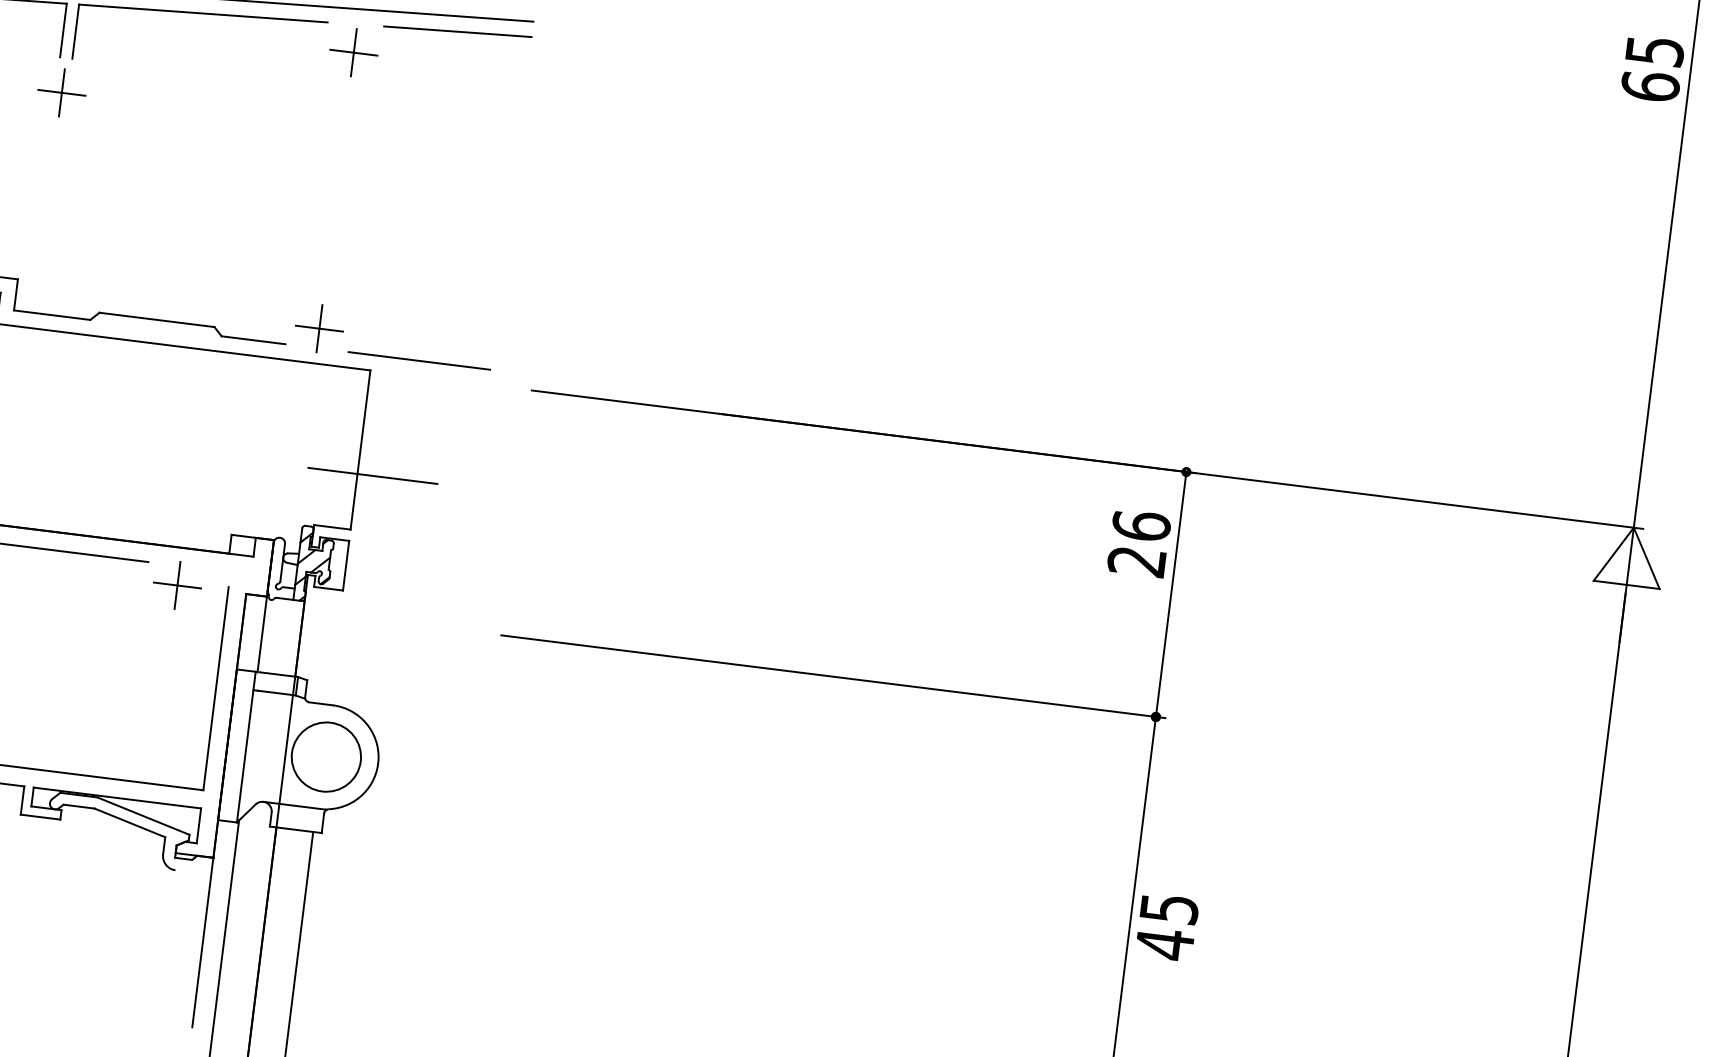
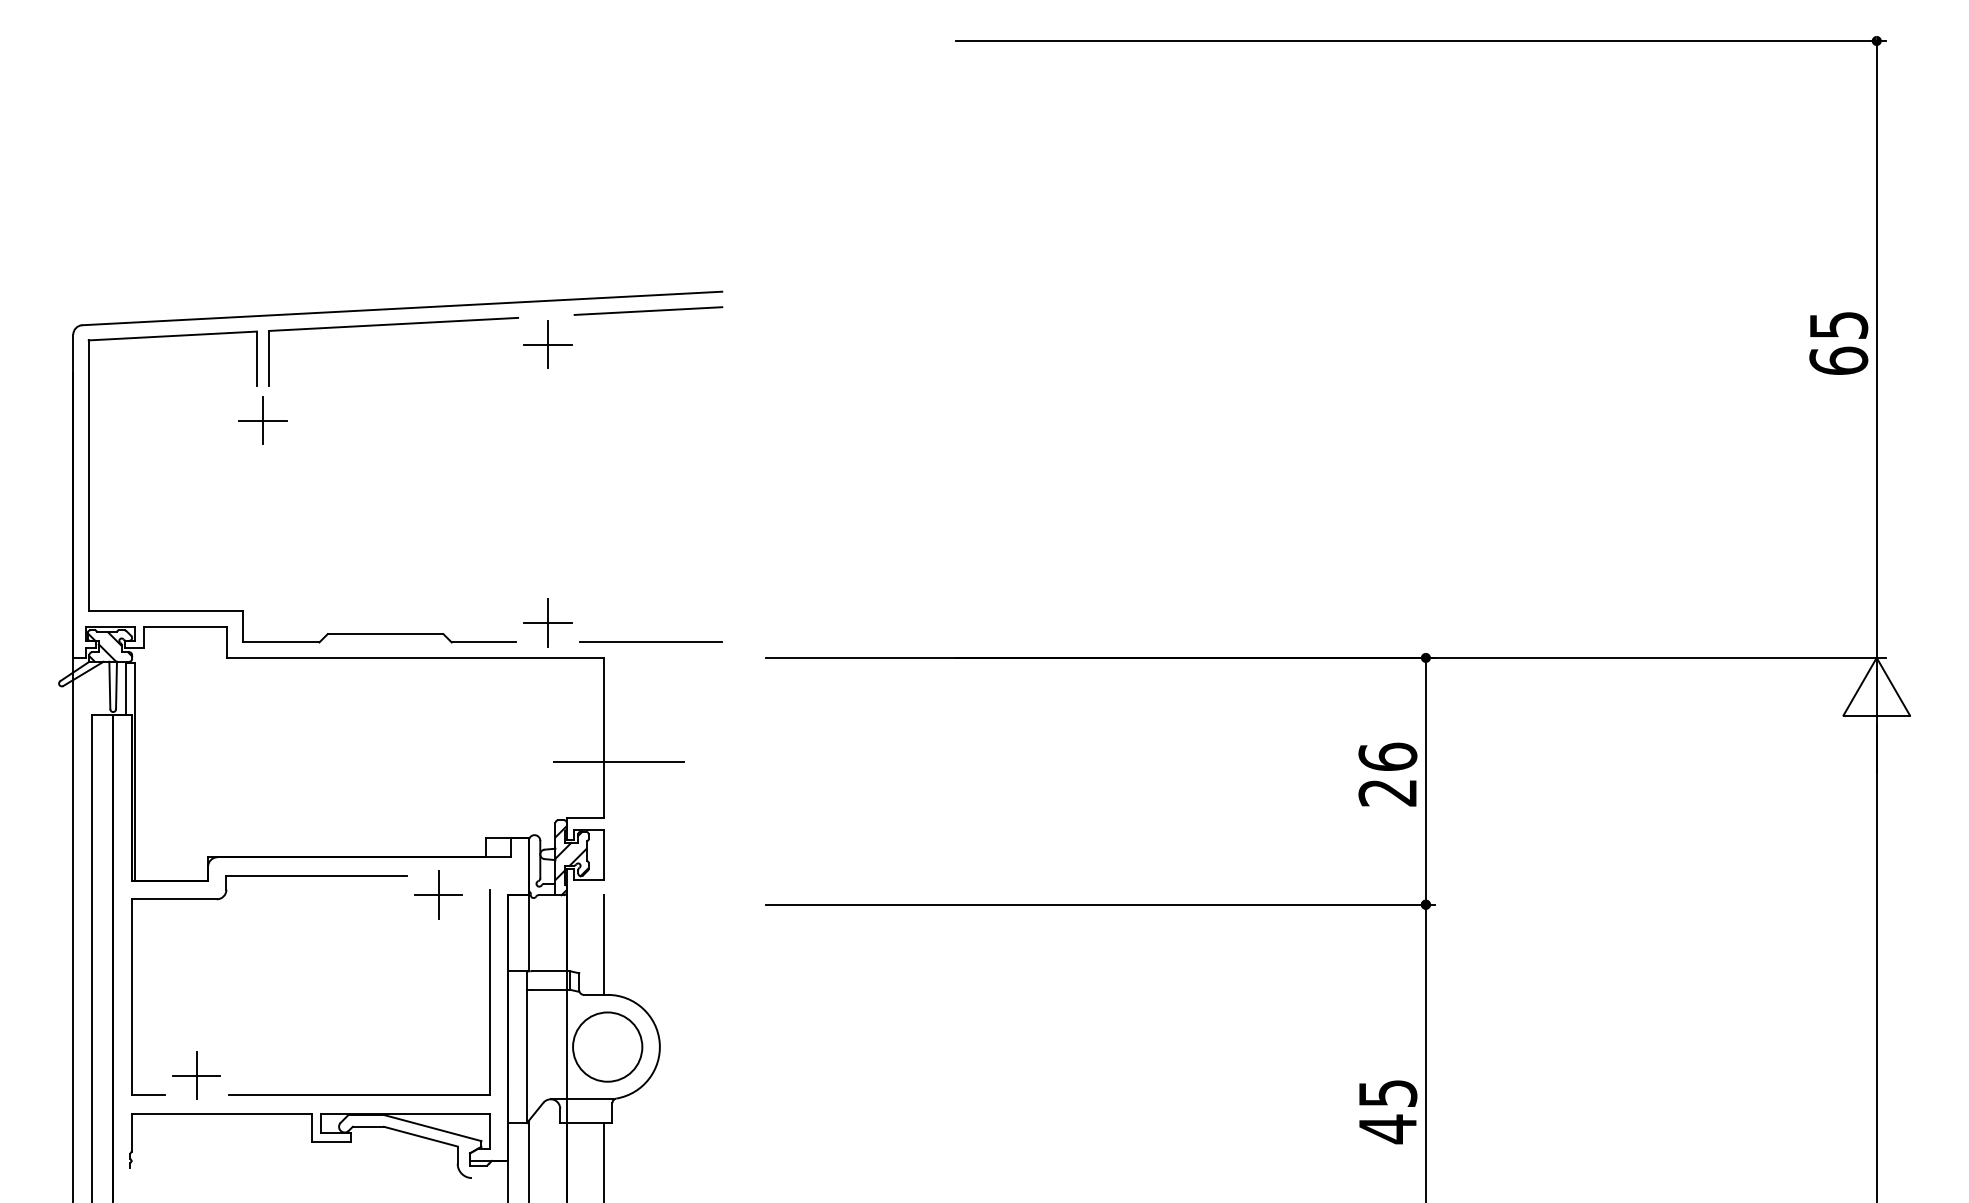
text: (1652, 69) -> (1838, 343), moved
text: (1138, 543) -> (1387, 774), moved
line: (334, 654) -> (603, 944), added
text: (1167, 927) -> (1388, 1112), moved

